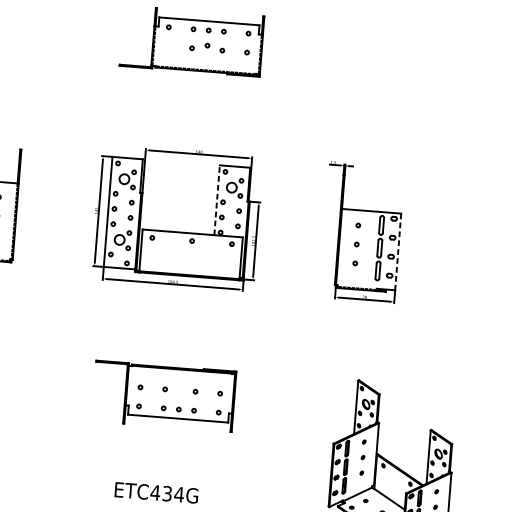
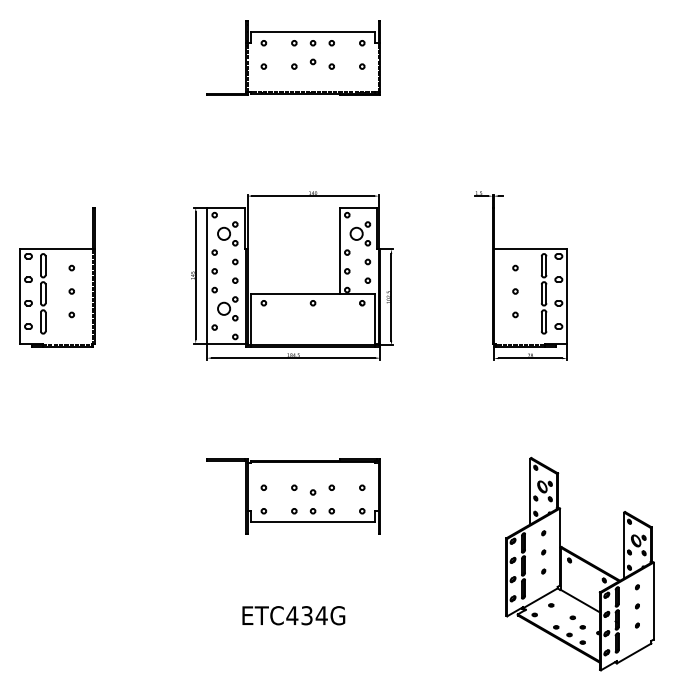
circle: (167, 46) -> (263, 66), added
line: (216, 200) -> (339, 250), dashed -> solid
line: (398, 252) -> (567, 297), dashed -> solid
circle: (179, 394) -> (312, 492), added

